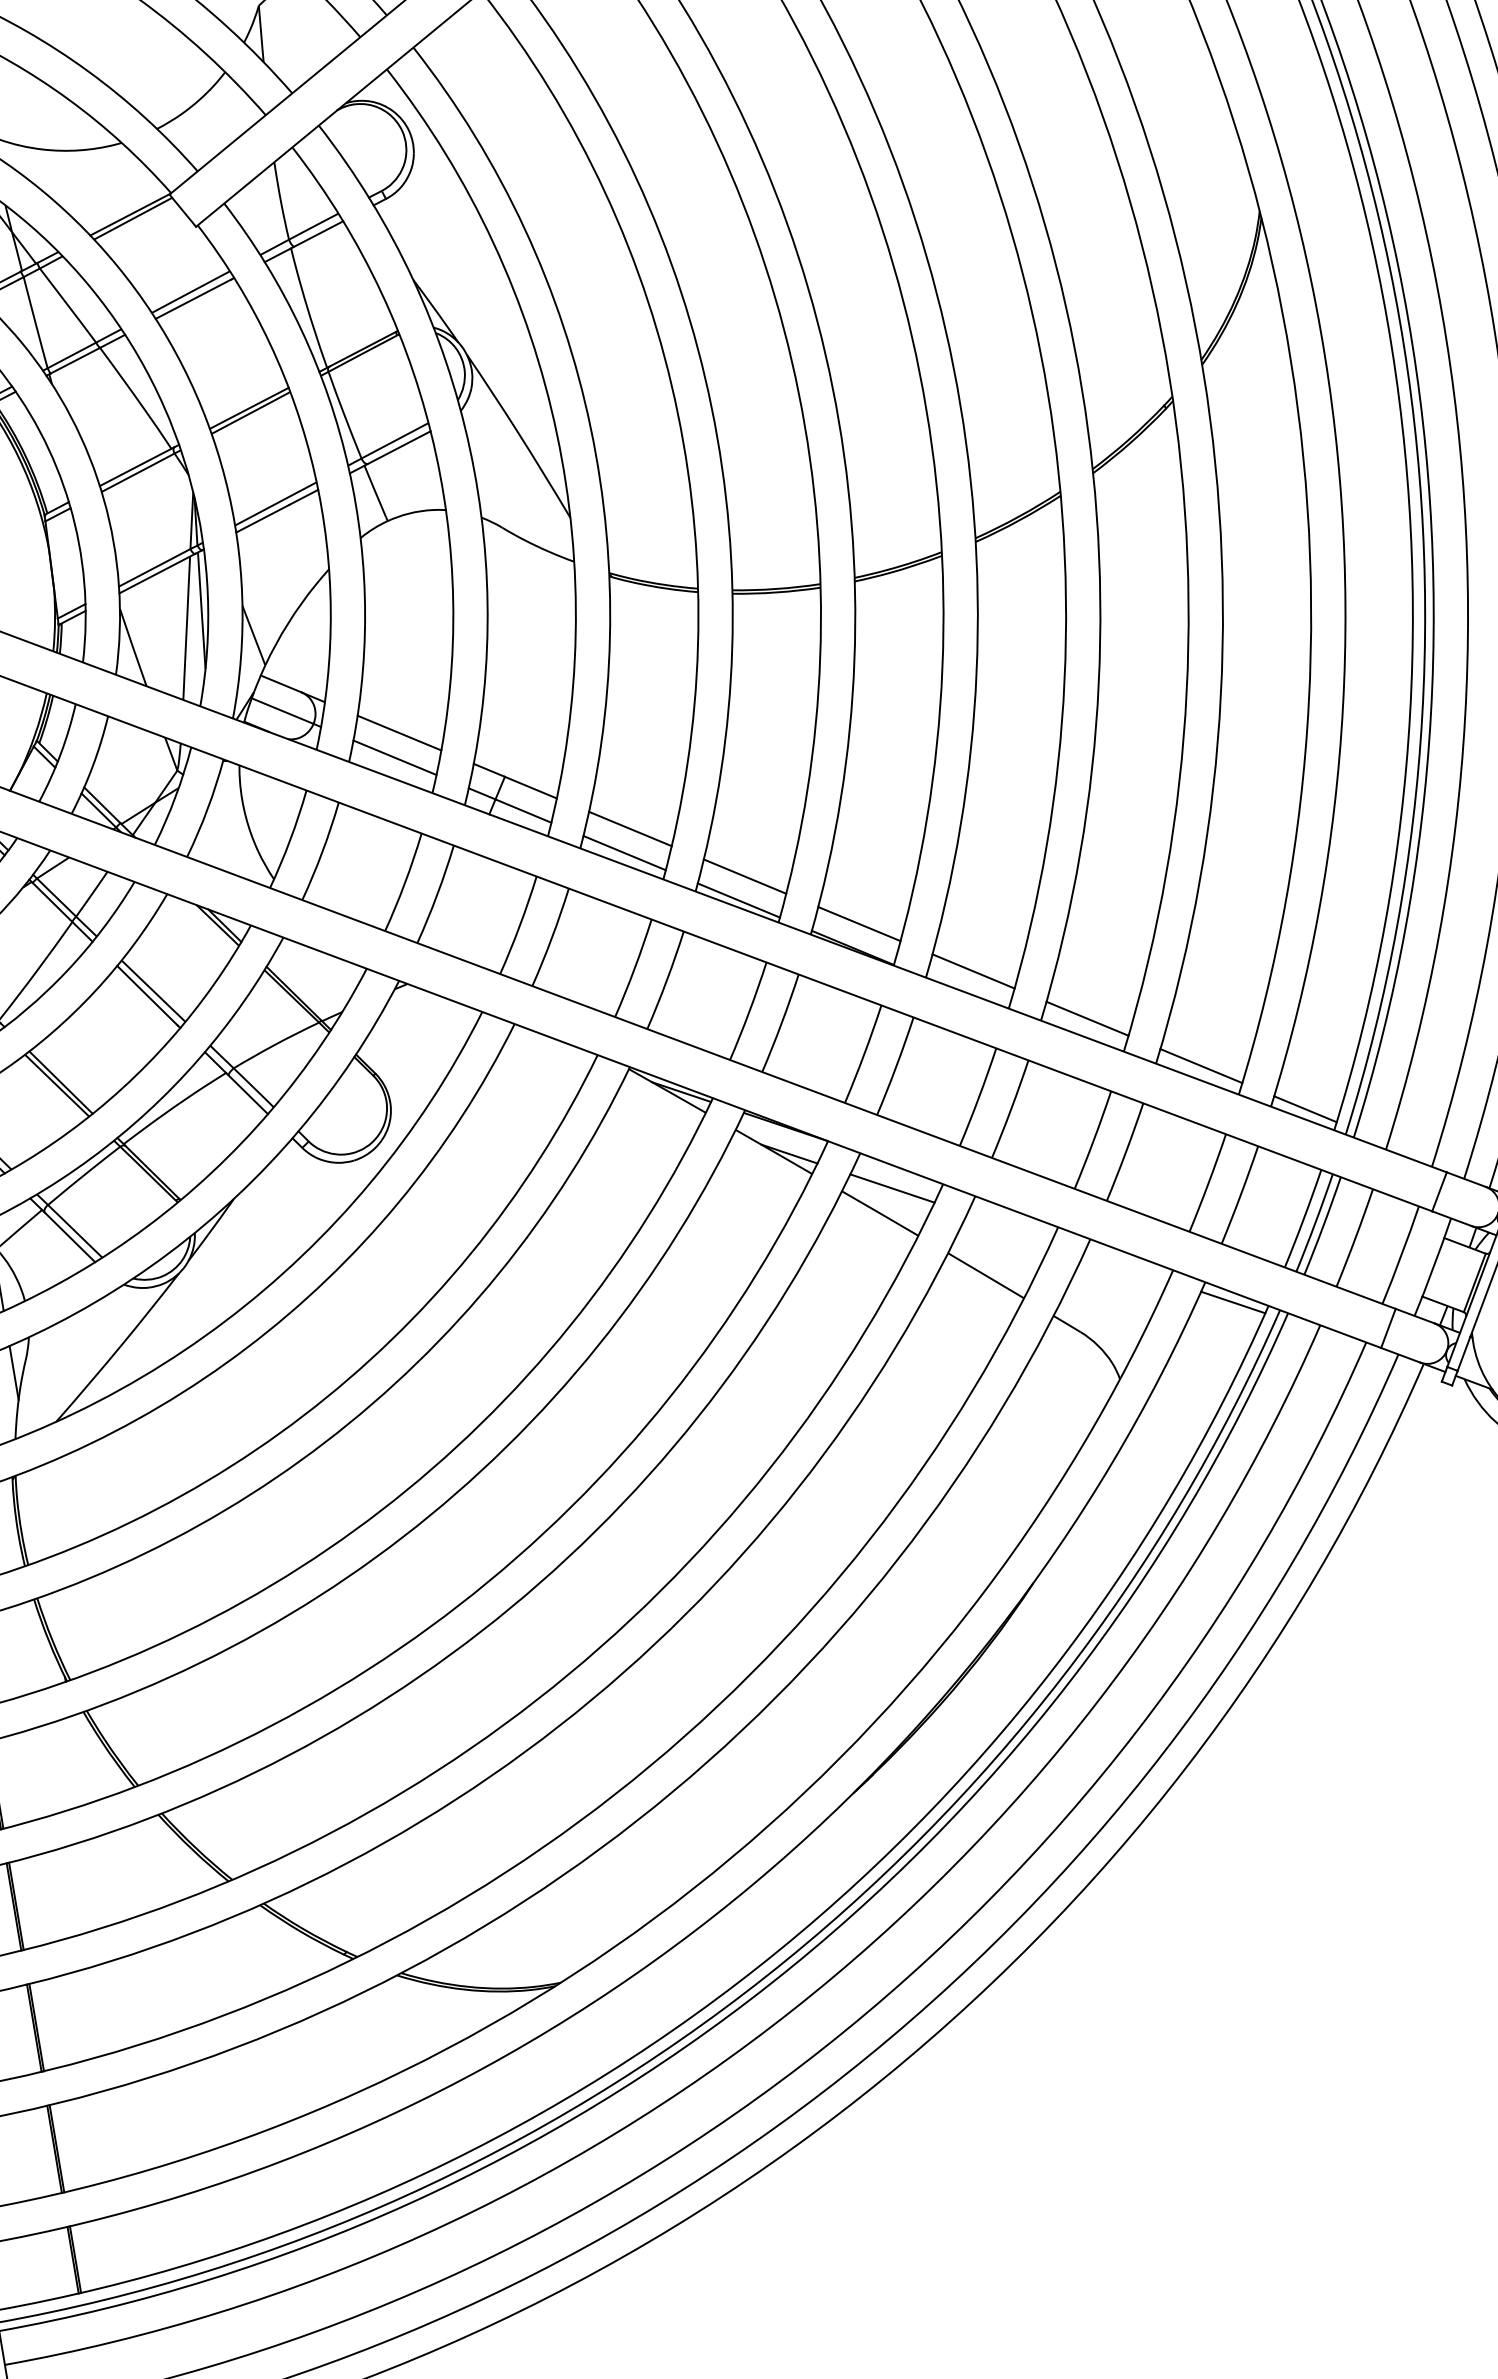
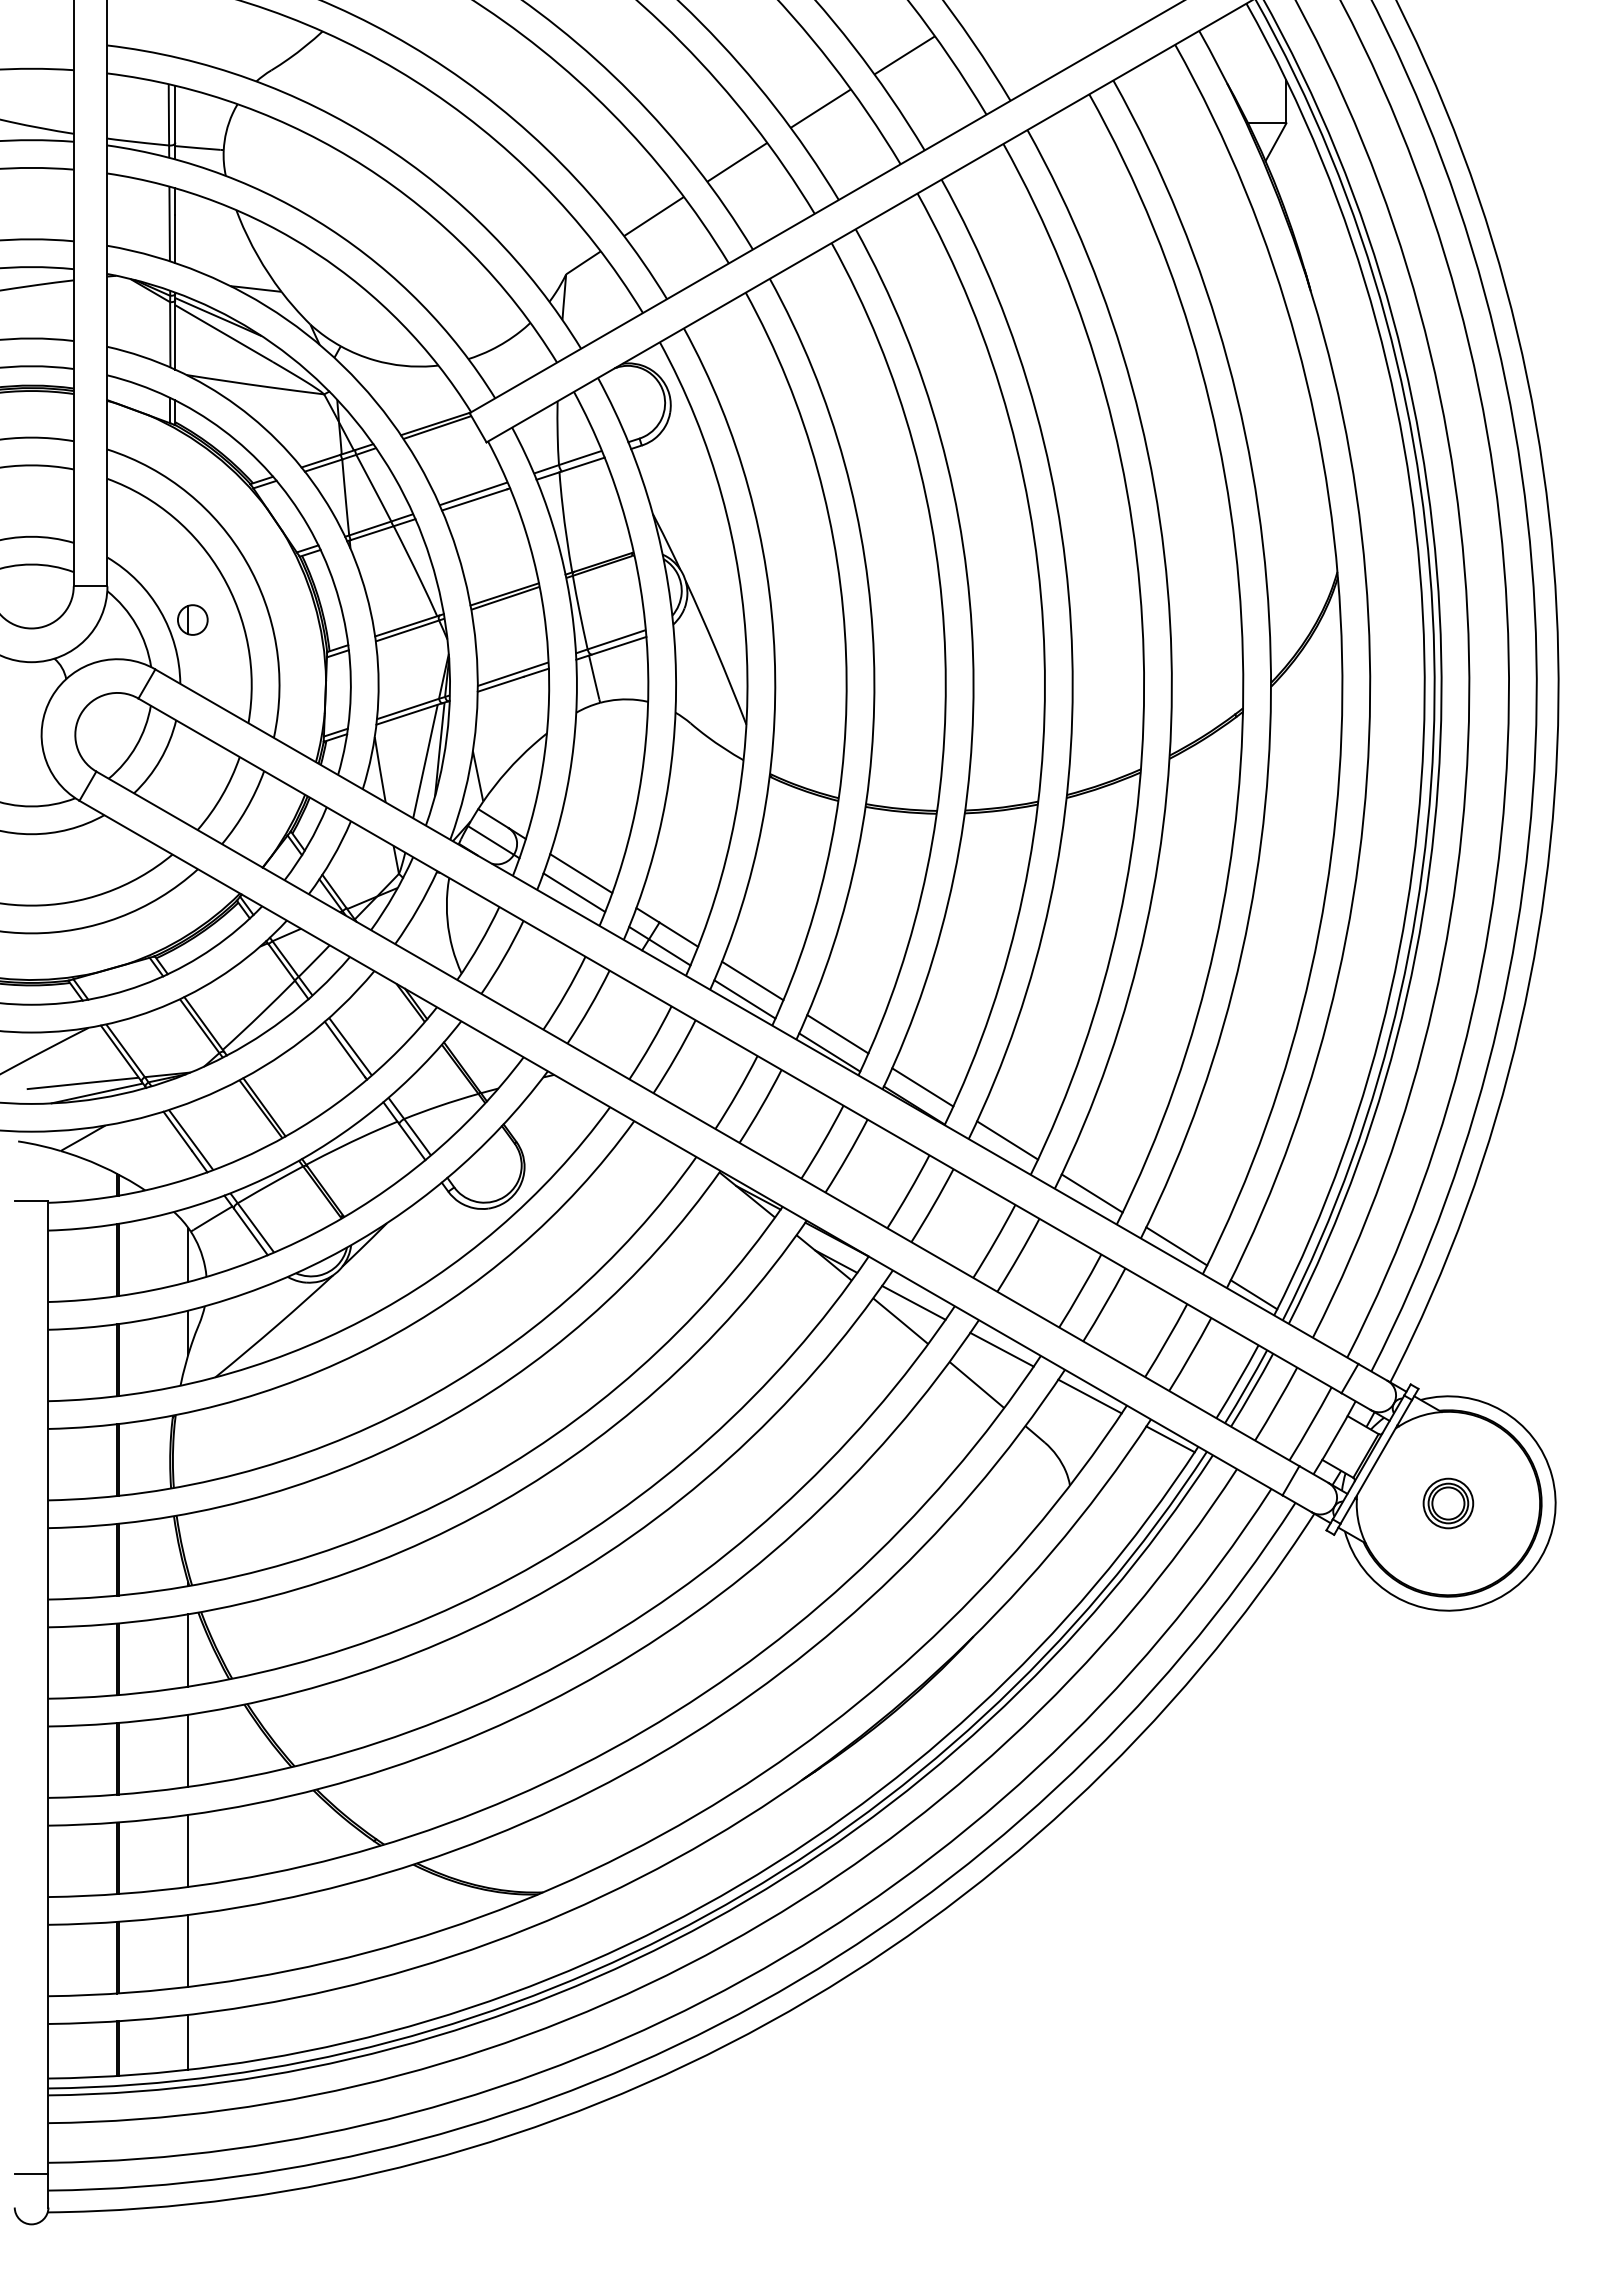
line: (1008, 1227) -> (1001, 1349), added
line: (1125, 1266) -> (1089, 1396), added
line: (79, 1760) -> (188, 1650), added
line: (99, 1882) -> (188, 1750), added
line: (120, 2004) -> (188, 1850), added
line: (140, 2127) -> (188, 1951), added
line: (158, 2236) -> (188, 2041), added

